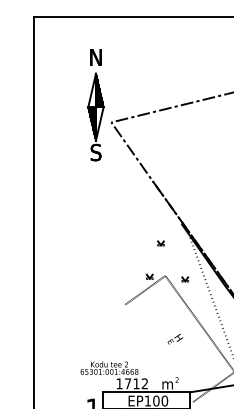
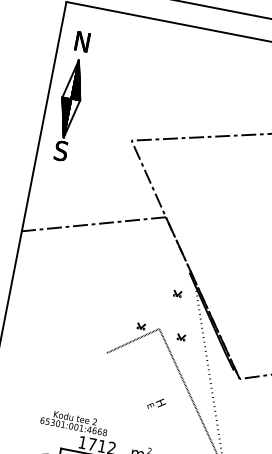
part: (95, 105) -> (71, 96), moved
line: (92, 198) -> (92, 223), added
part: (160, 243) -> (177, 293), moved

